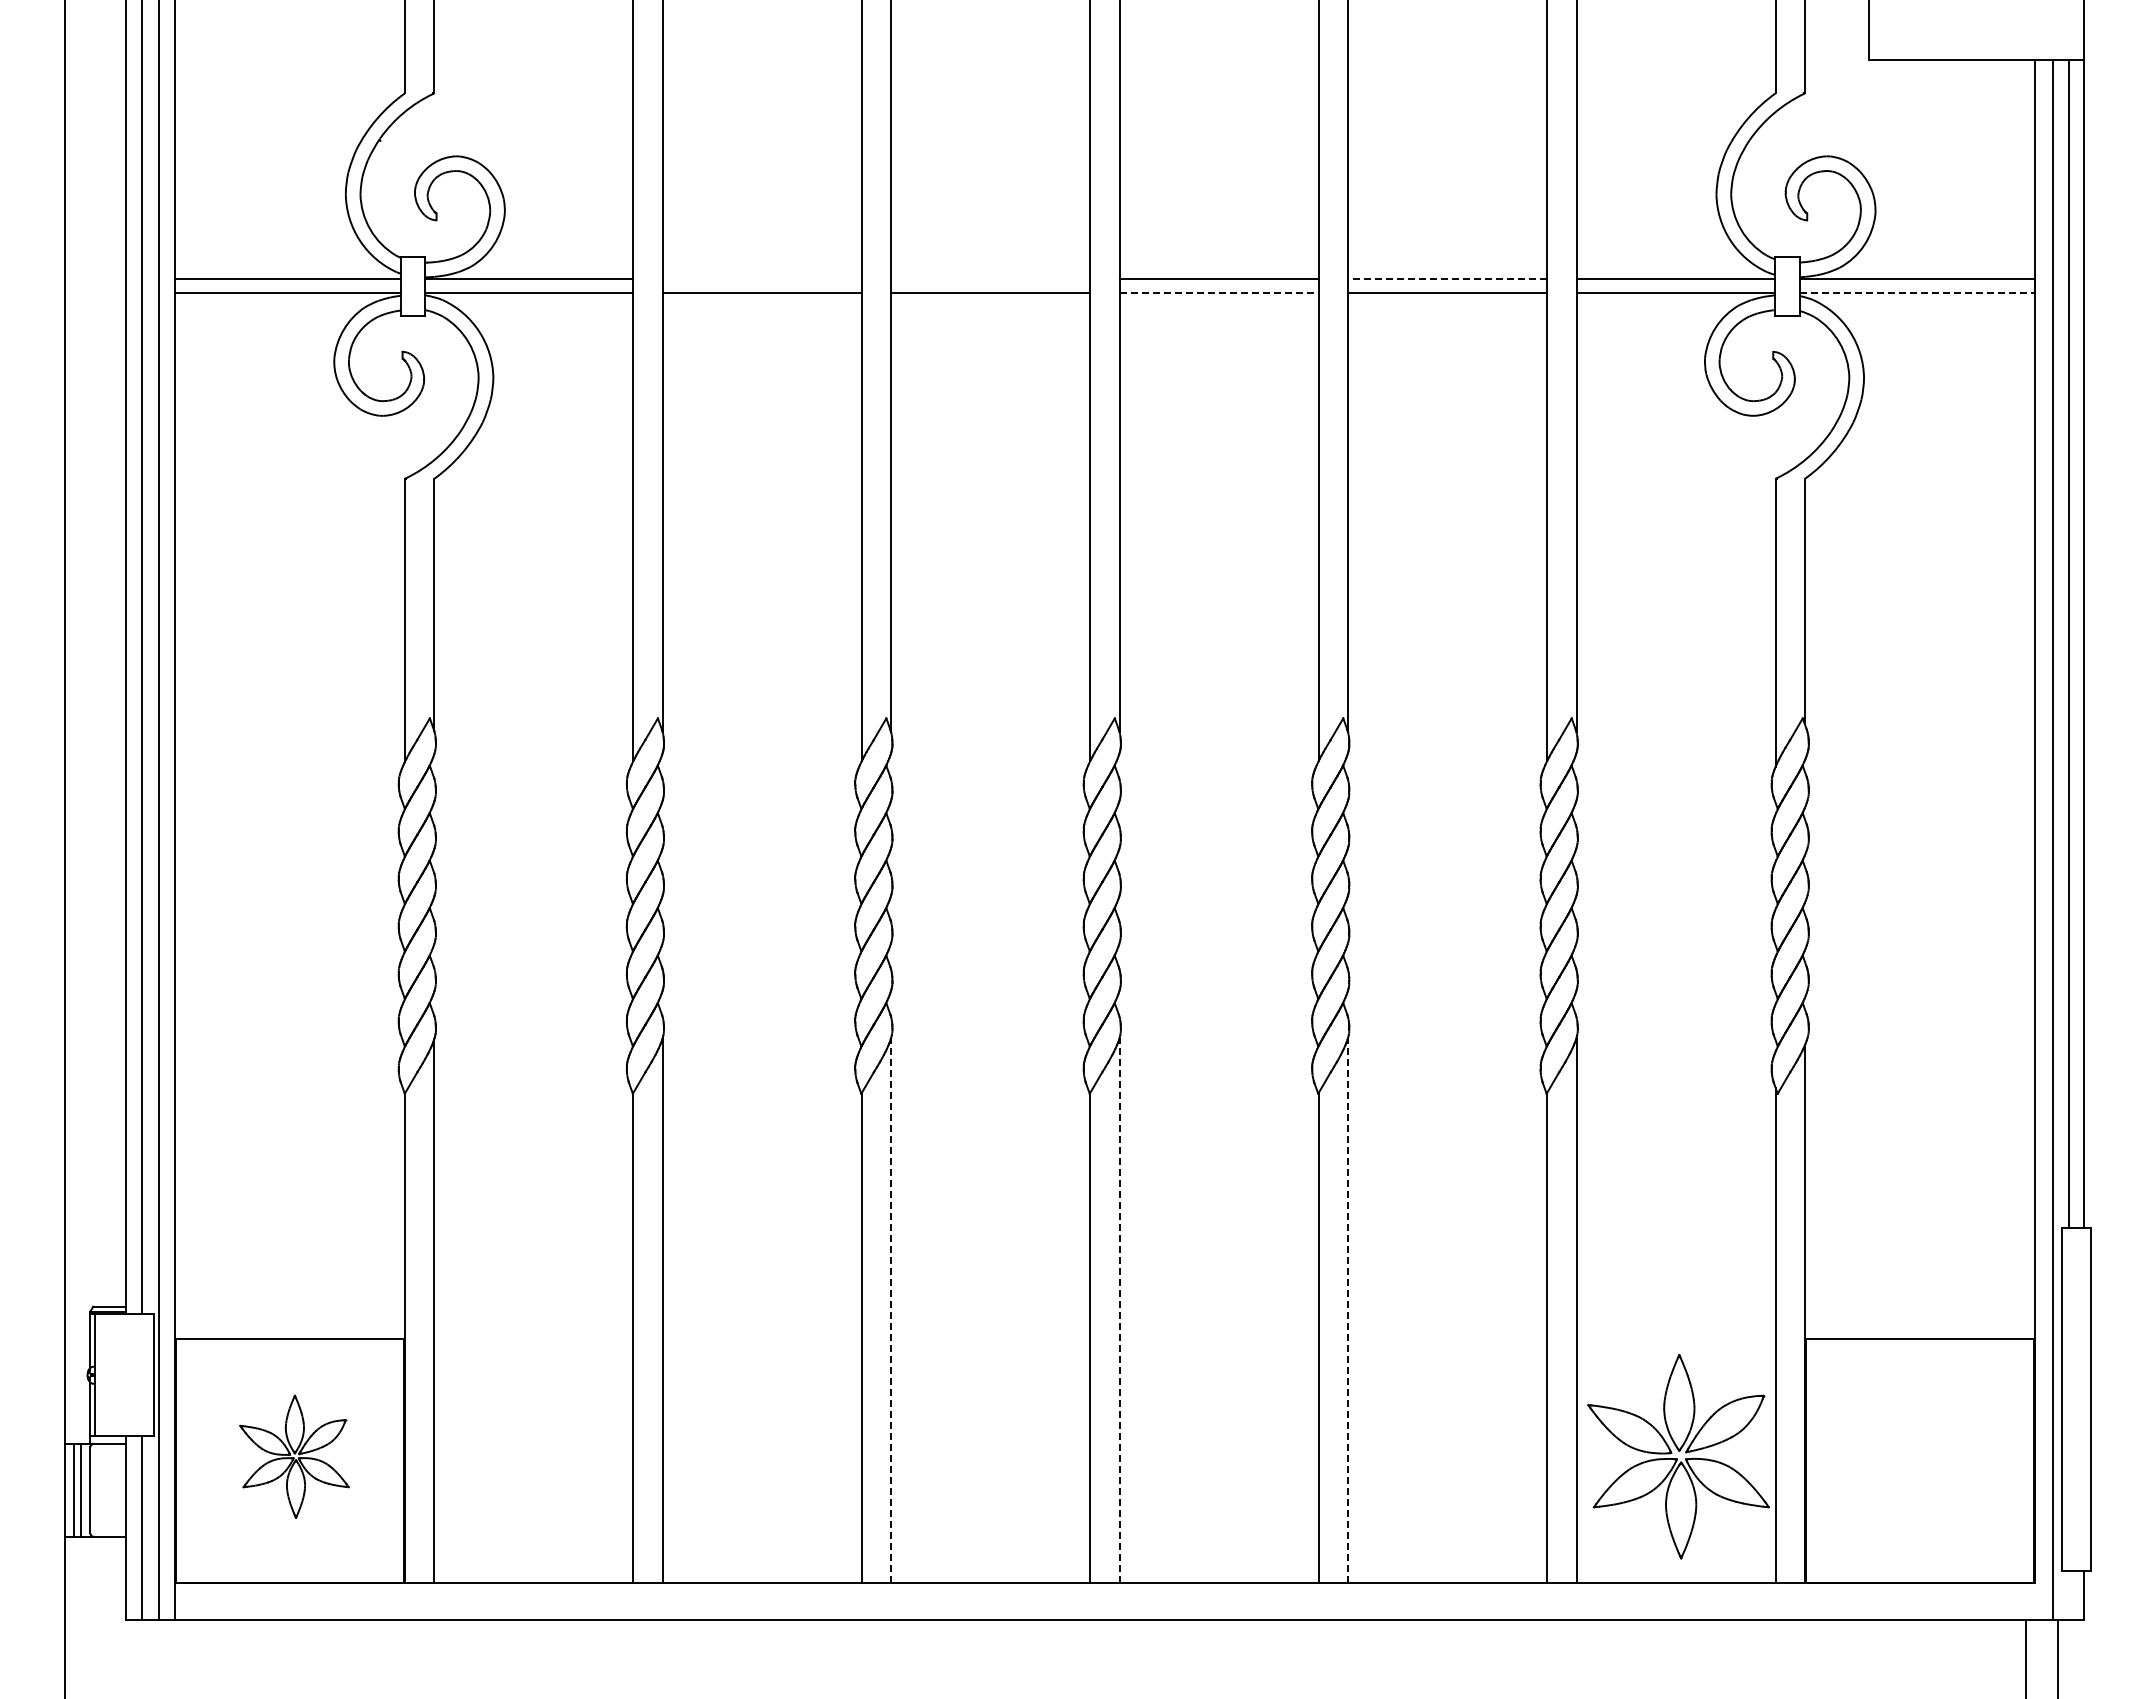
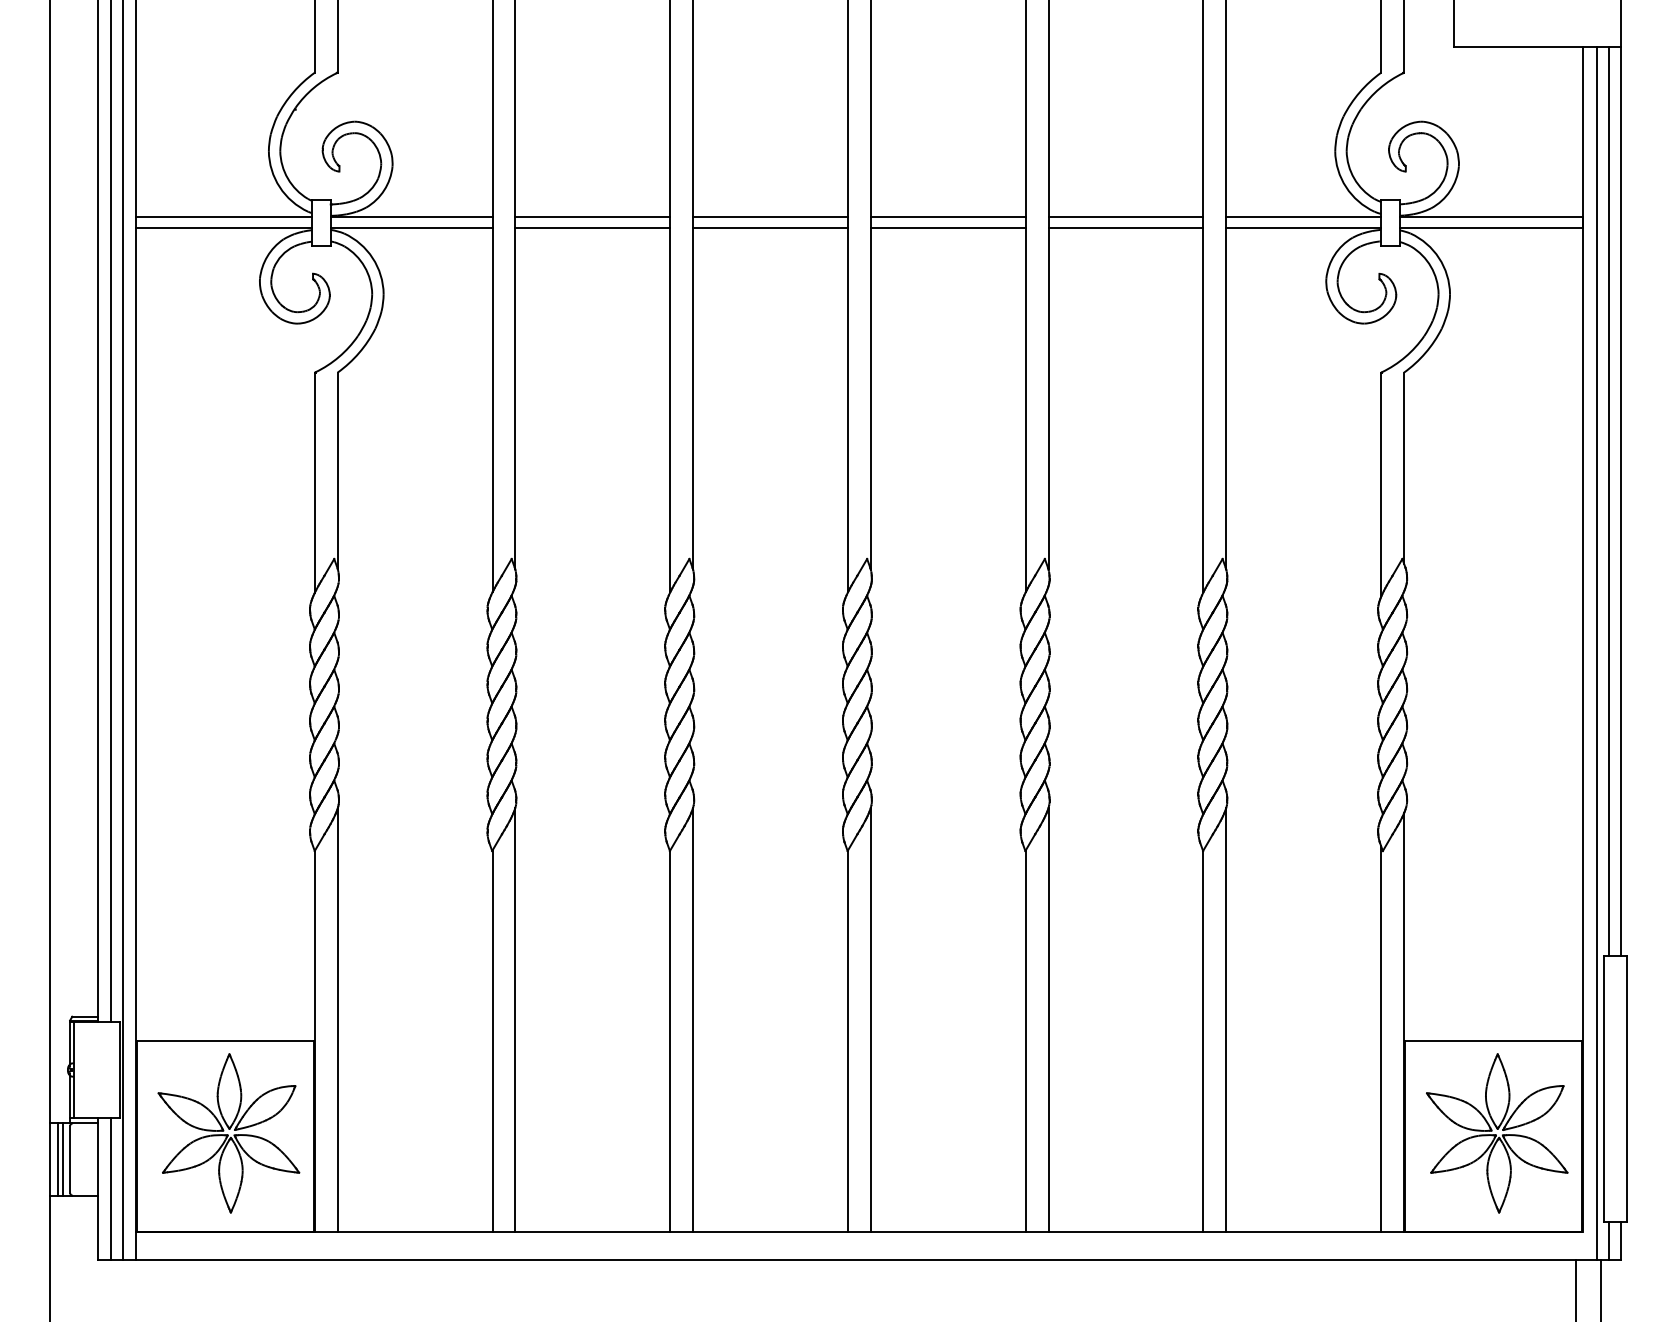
line: (761, 278) -> (592, 216), added
line: (990, 278) -> (770, 216), added
line: (1447, 278) -> (1125, 216), dashed -> solid
line: (1219, 293) -> (948, 228), dashed -> solid
line: (1917, 293) -> (1491, 228), dashed -> solid
line: (891, 1310) -> (693, 1019), dashed -> solid
line: (1119, 1310) -> (870, 1019), dashed -> solid
line: (1348, 1310) -> (1048, 1019), dashed -> solid
part: (294, 1456) -> (228, 1133), size x1.67
part: (1678, 1456) -> (1497, 1133), moved
line: (2068, 1595) -> (1609, 1241), added

